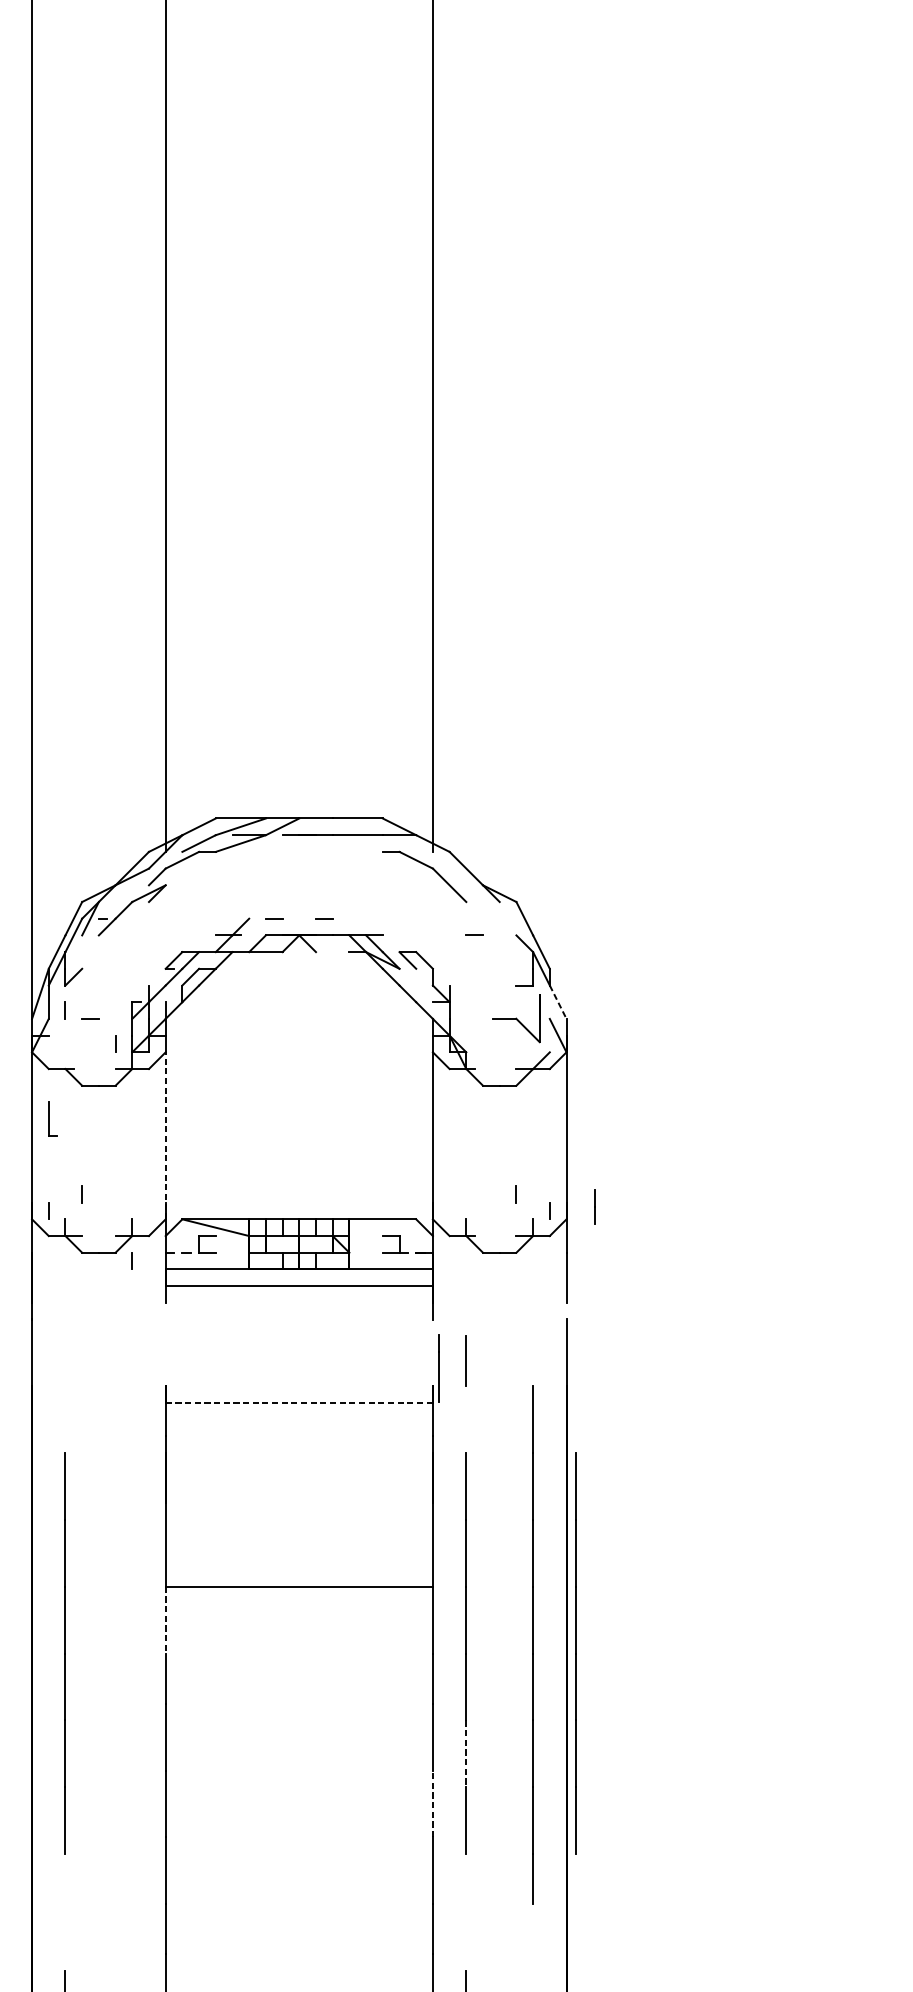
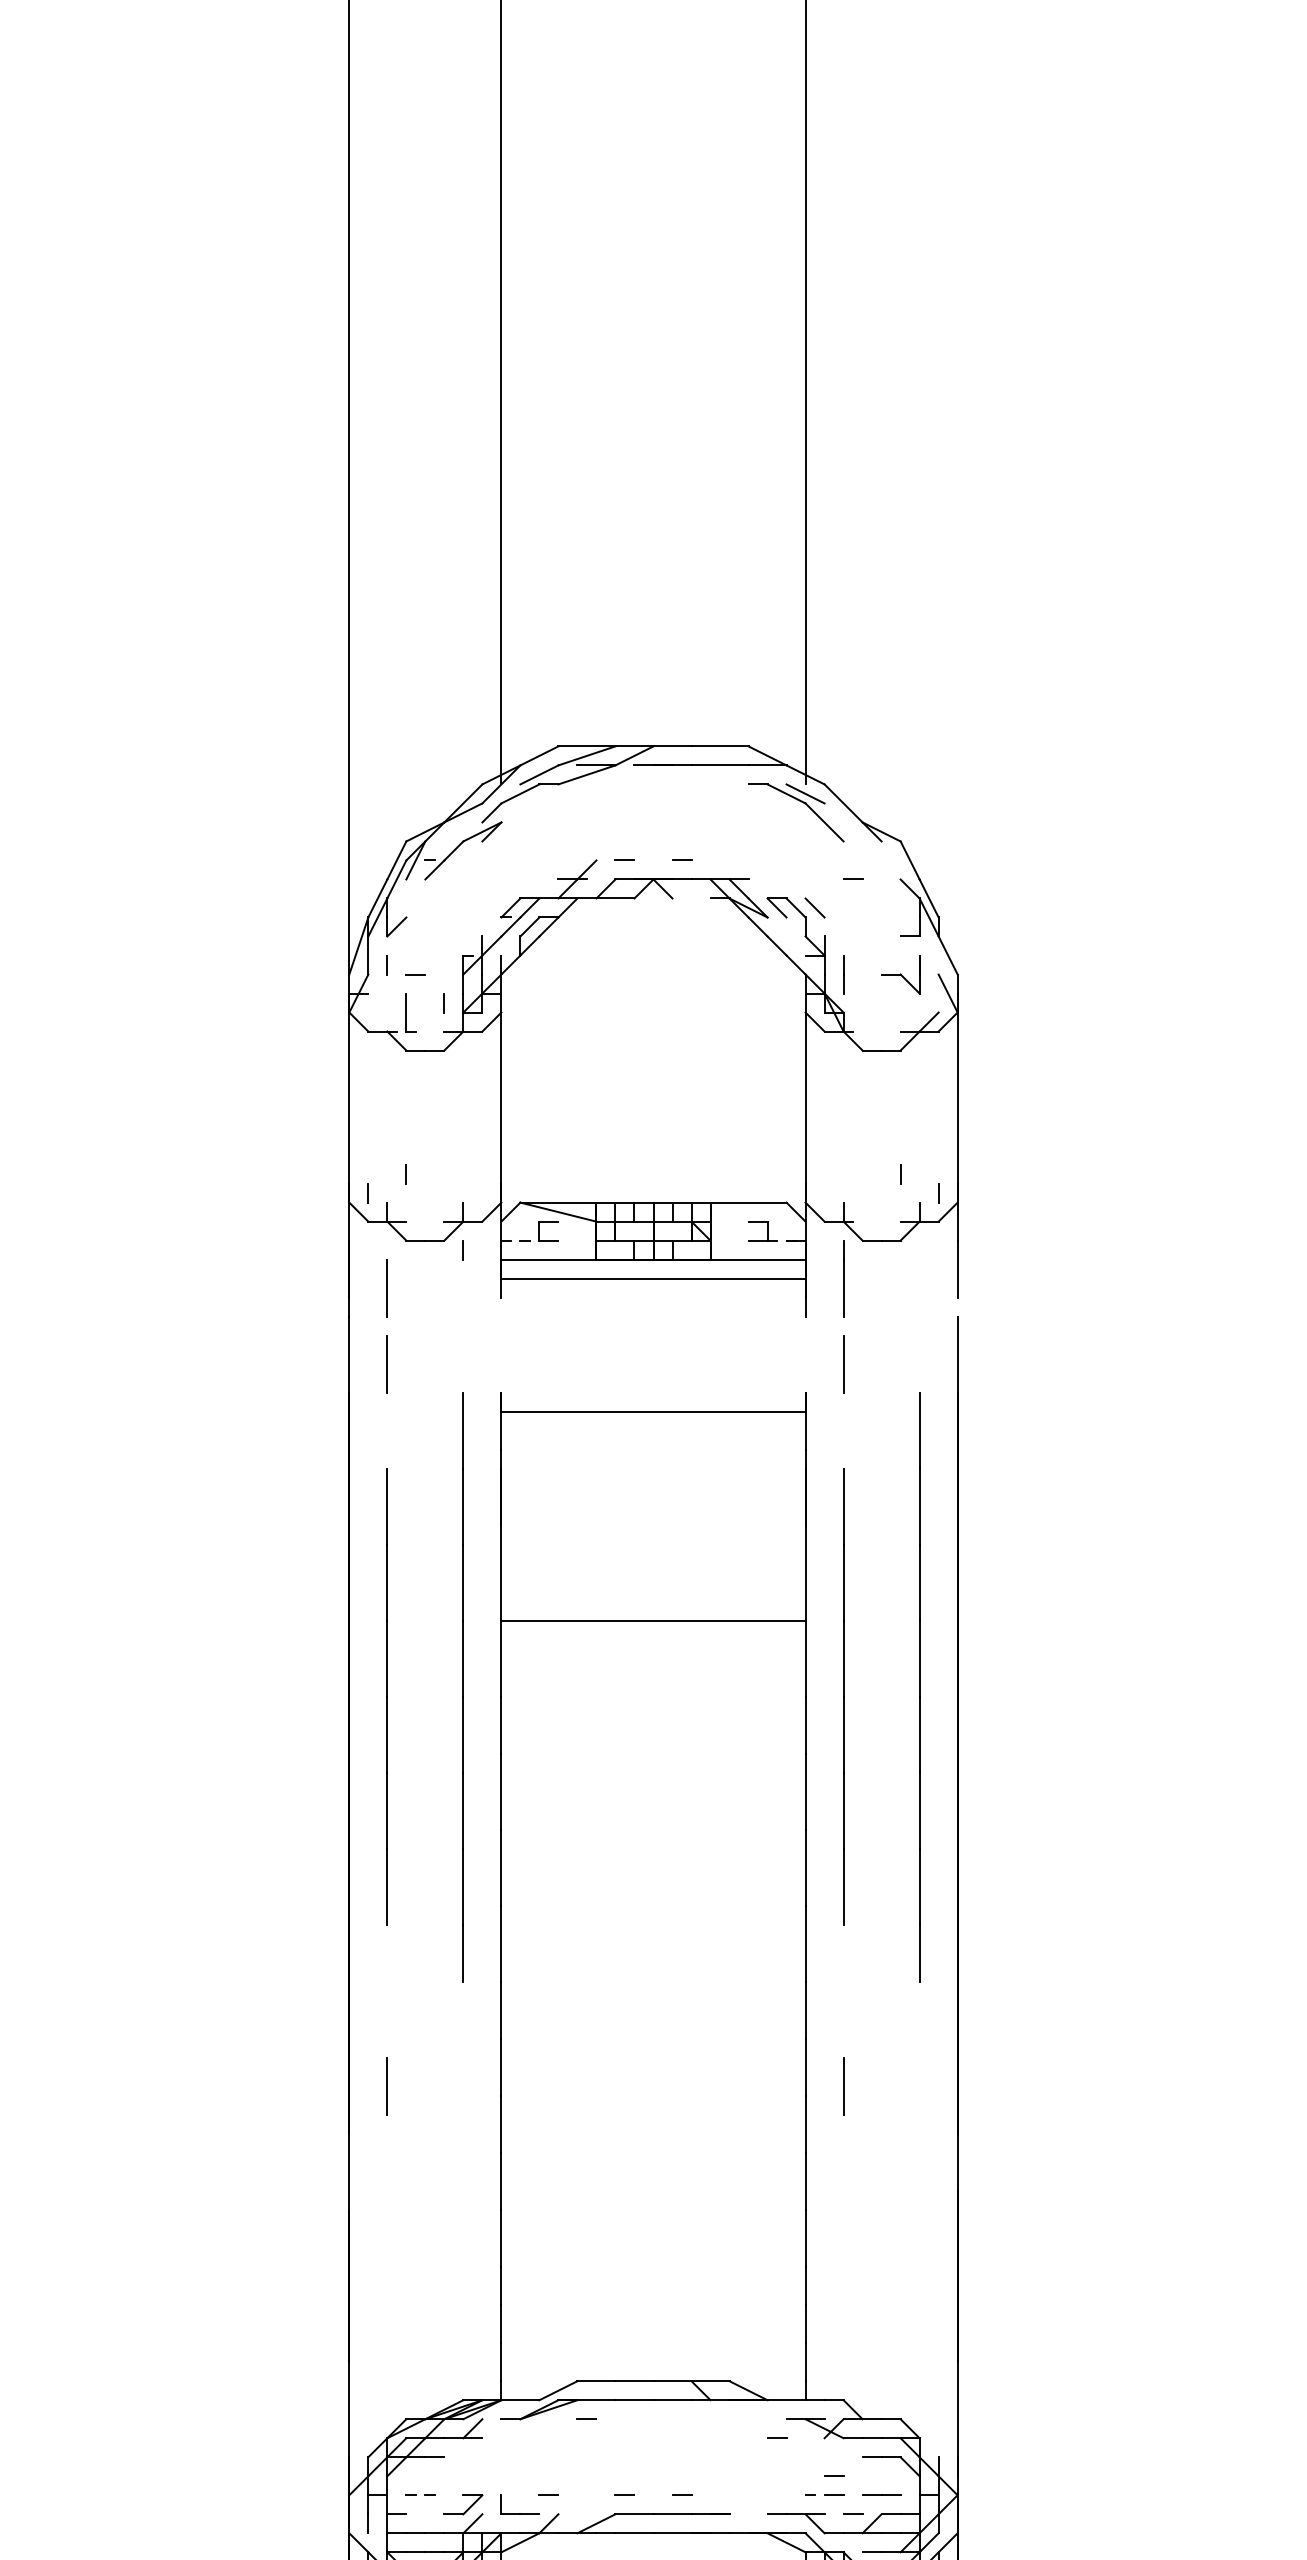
line: (432, 859) -> (805, 793), added
line: (440, 960) -> (814, 907), added
line: (558, 1002) -> (948, 955), dashed -> solid
part: (516, 1018) -> (900, 974), size x0.71
part: (52, 1119) -> (410, 1012), moved
line: (165, 1135) -> (501, 1107), dashed -> solid
line: (595, 1206) -> (843, 974), moved
line: (64, 1294) -> (386, 1288), added
line: (65, 1360) -> (387, 1363), added
line: (439, 1368) -> (843, 1278), moved
line: (299, 1402) -> (653, 1411), dashed -> solid
line: (165, 1620) -> (501, 1659), dashed -> solid
line: (131, 1645) -> (462, 1687), added
line: (575, 1653) -> (967, 1696), removed
line: (466, 1754) -> (843, 1811), dashed -> solid
line: (432, 1803) -> (805, 1867), dashed -> solid

